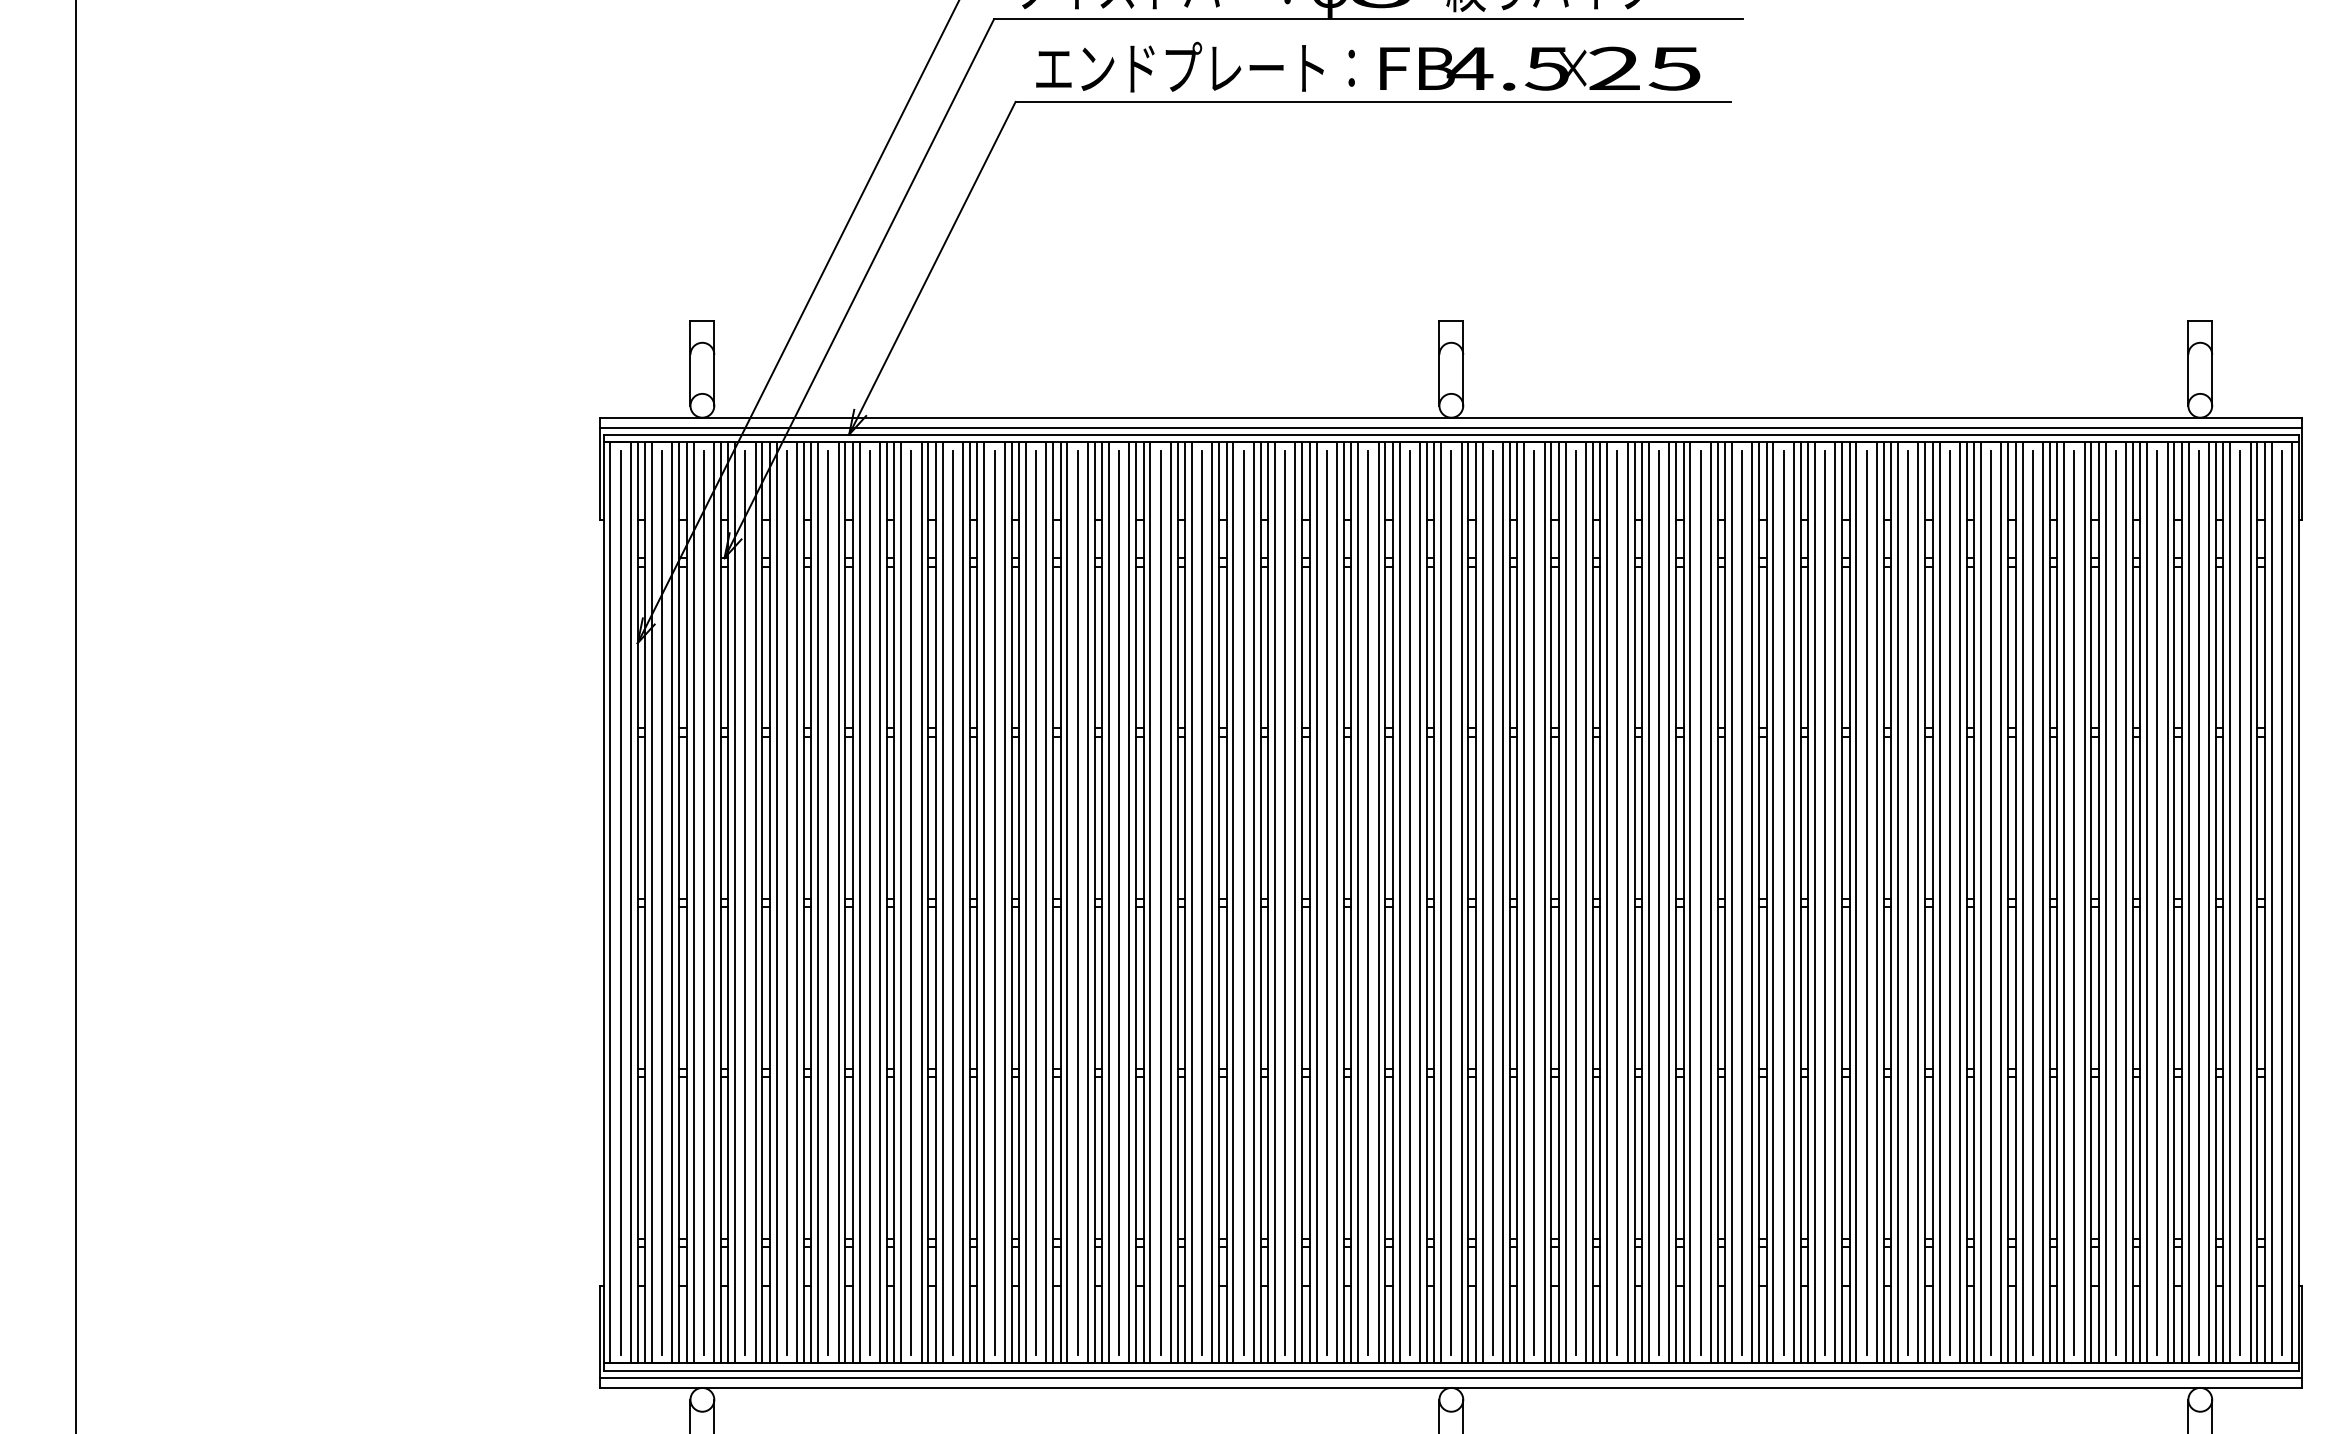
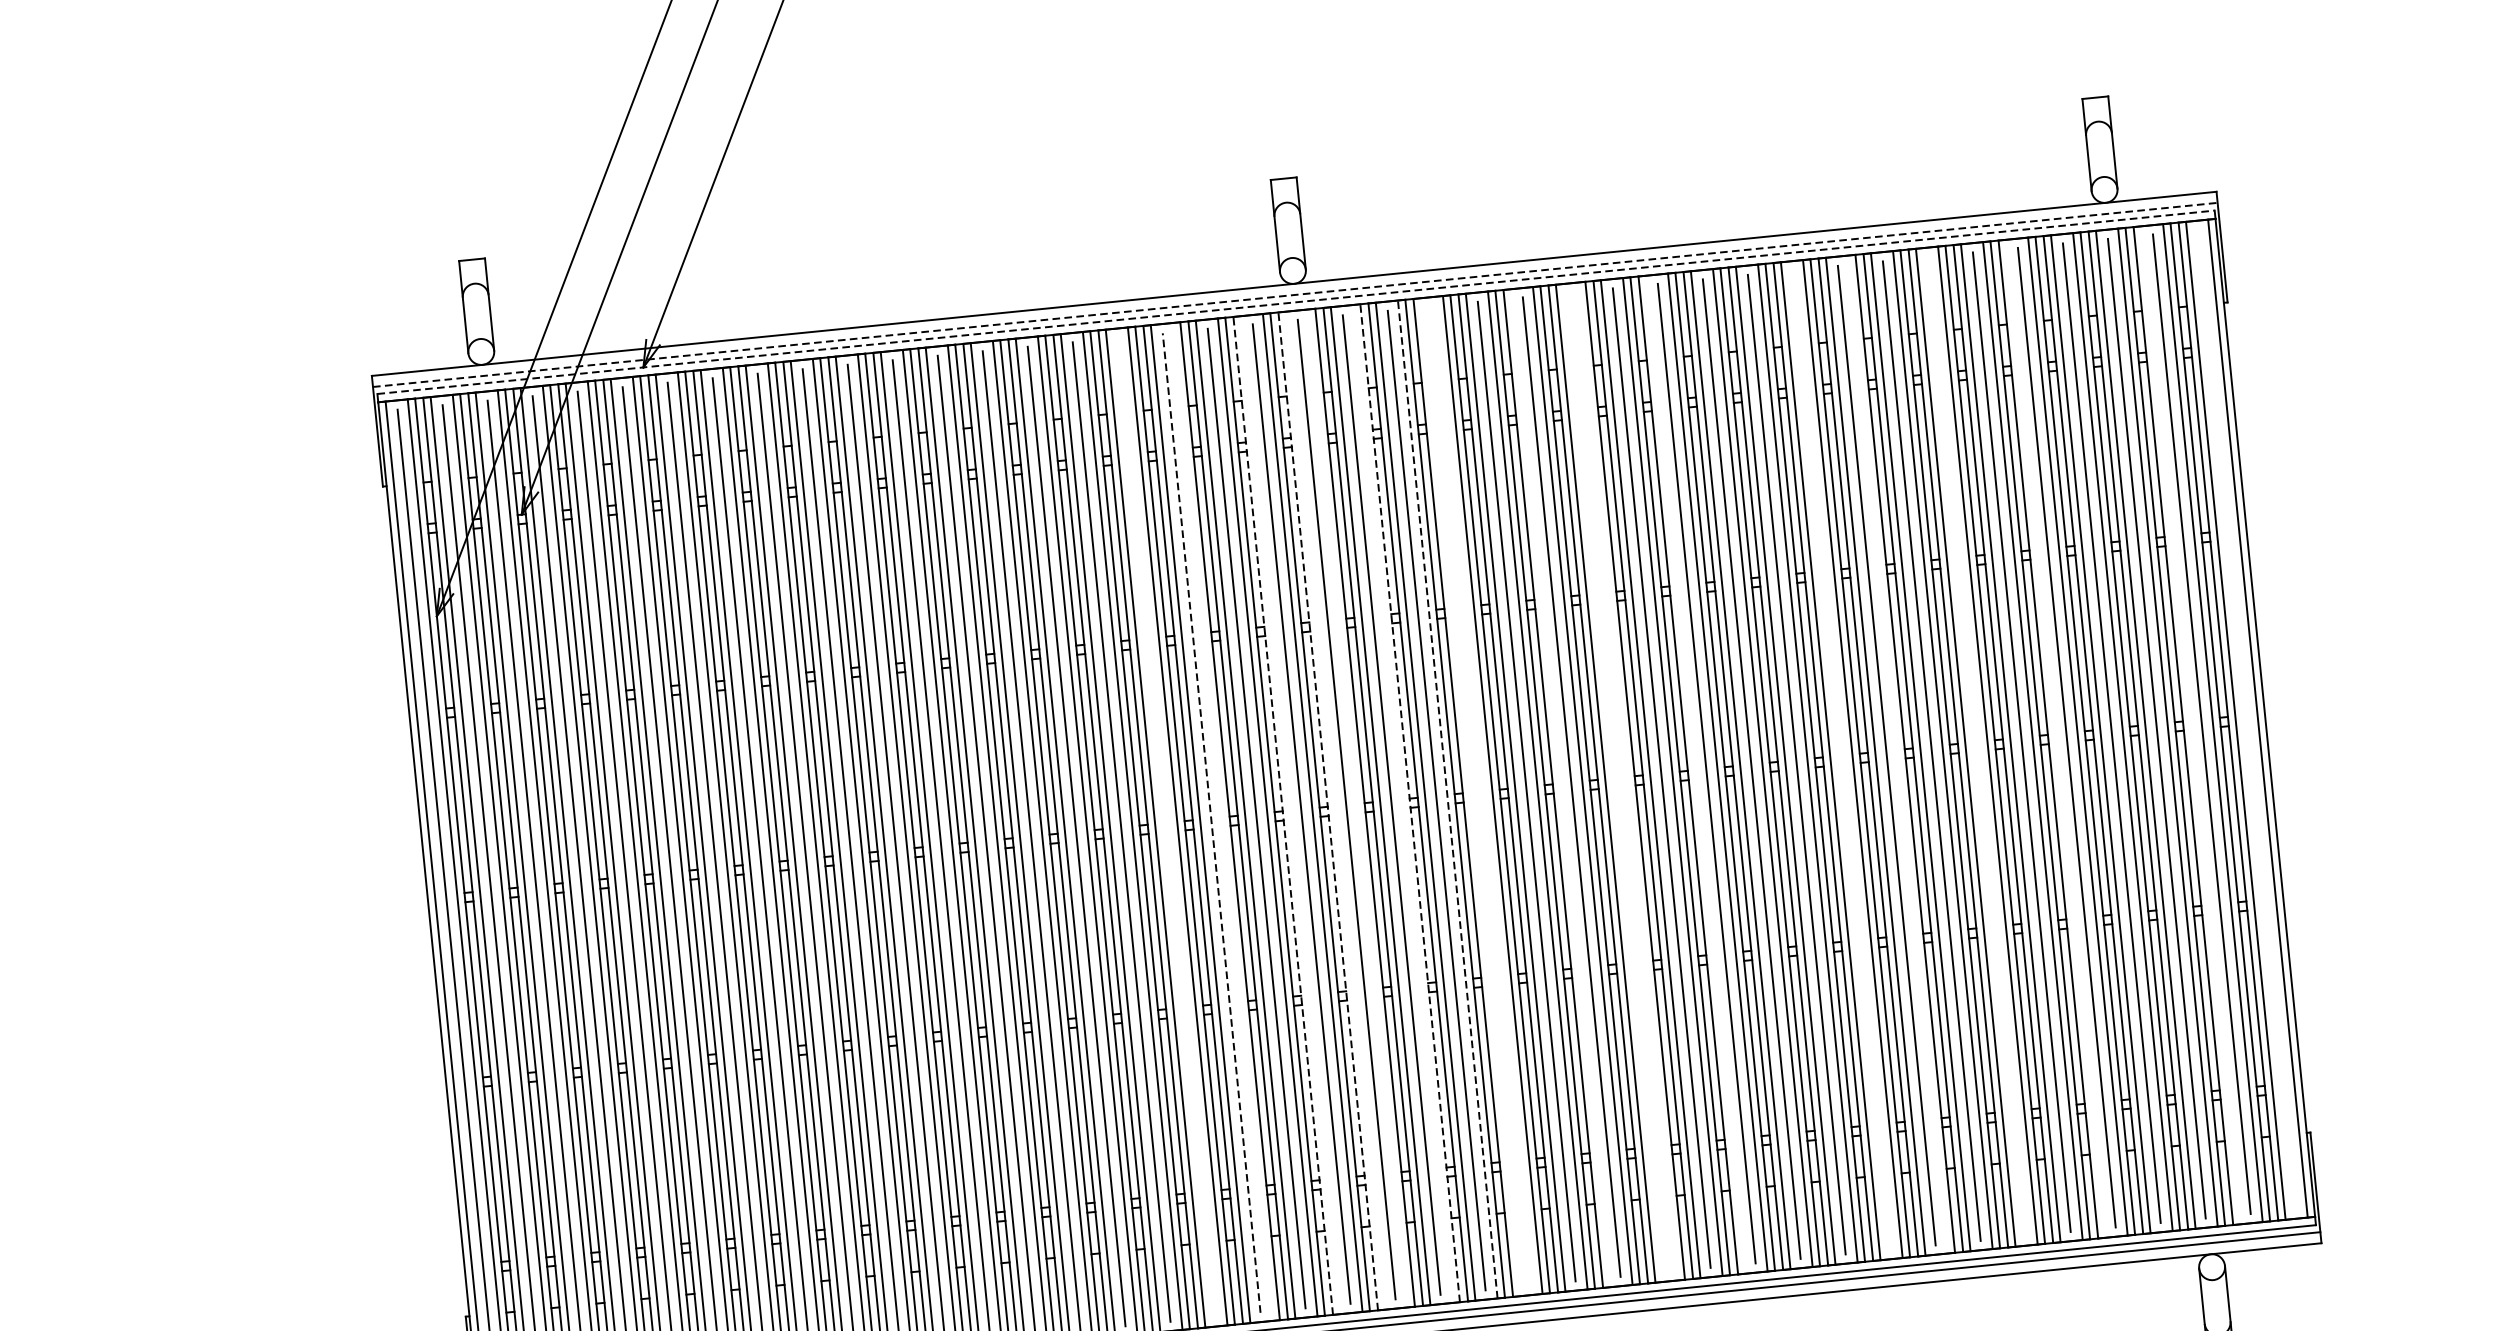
line: (1451, 427) -> (1295, 294), solid -> dashed
line: (1451, 434) -> (1296, 302), solid -> dashed
line: (1285, 902) -> (1166, 827), removed
line: (1326, 902) -> (1211, 822), solid -> dashed
line: (1336, 902) -> (1222, 821), removed
line: (1392, 902) -> (1282, 815), solid -> dashed
line: (1399, 902) -> (1290, 814), removed
line: (1434, 902) -> (1328, 811), solid -> dashed
line: (1441, 902) -> (1335, 810), removed
line: (1461, 902) -> (1357, 808), removed
line: (1503, 902) -> (1403, 803), removed
line: (1509, 902) -> (1409, 802), solid -> dashed
line: (1544, 902) -> (1447, 799), solid -> dashed
line: (1565, 902) -> (1470, 796), removed
line: (1575, 902) -> (1481, 795), removed
line: (1648, 902) -> (1560, 787), removed
line: (1700, 902) -> (1616, 782), removed
line: (1710, 902) -> (1627, 781), removed
line: (1773, 902) -> (1695, 774), removed
line: (1908, 902) -> (1842, 759), removed
line: (1959, 902) -> (1897, 754), removed
line: (2032, 902) -> (1976, 746), removed
line: (2105, 902) -> (2055, 738), removed
line: (2230, 902) -> (2191, 724), removed
line: (2281, 902) -> (2246, 719), removed

